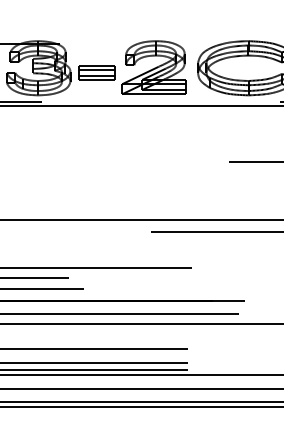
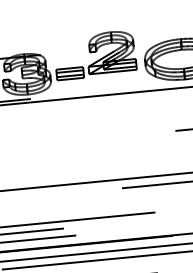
part: (153, 67) -> (110, 52), moved

